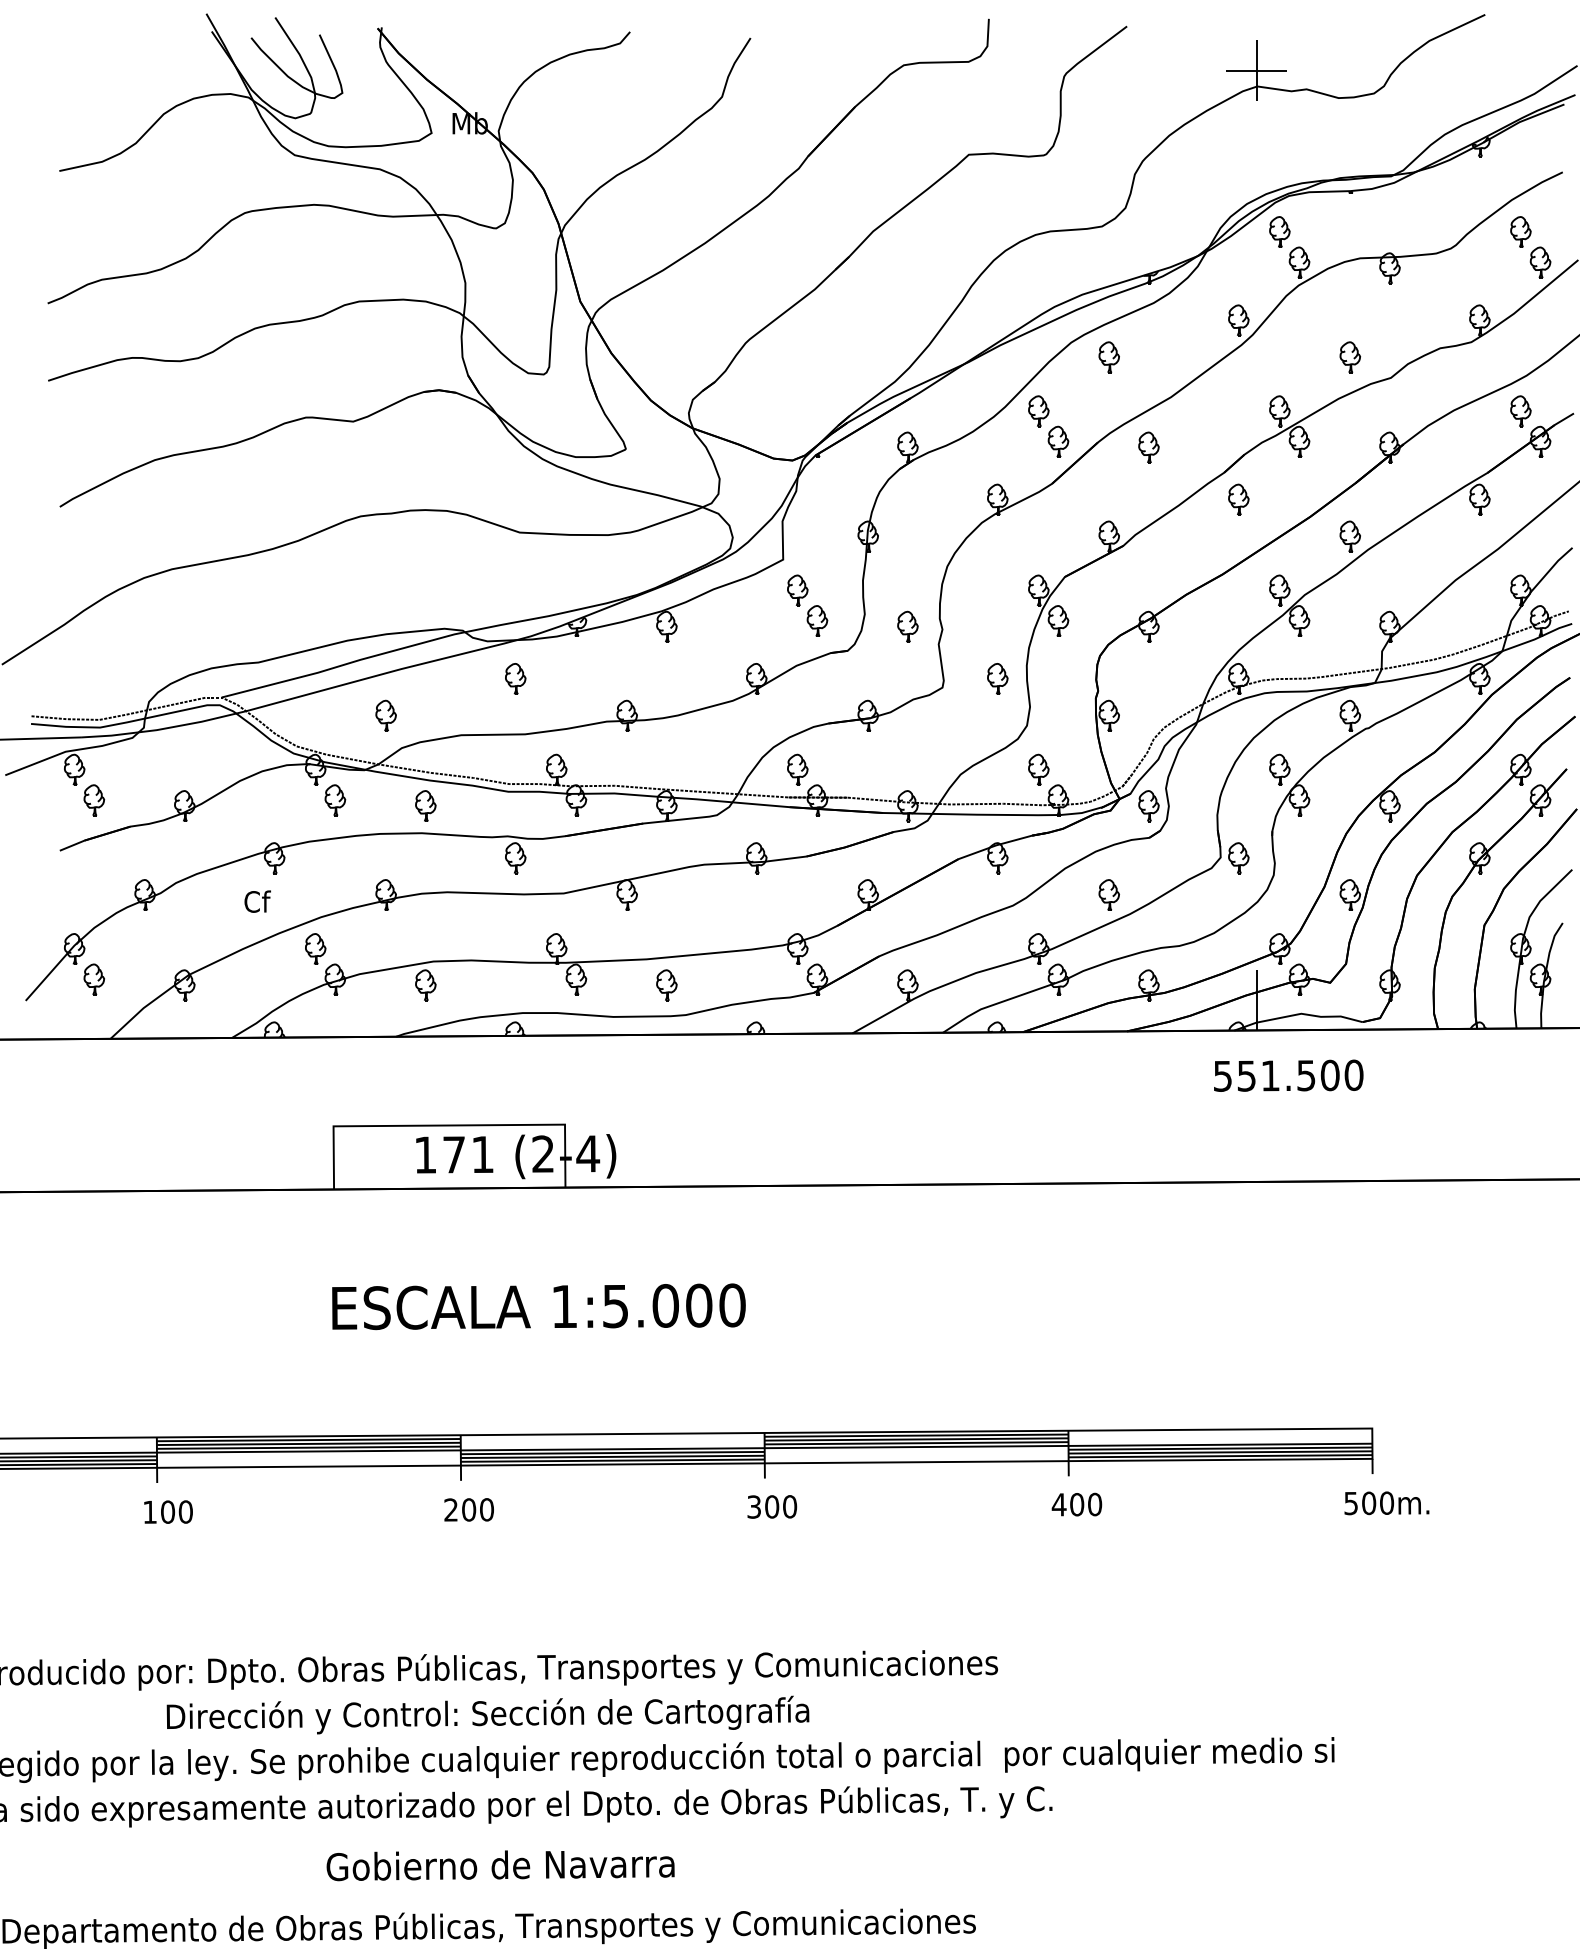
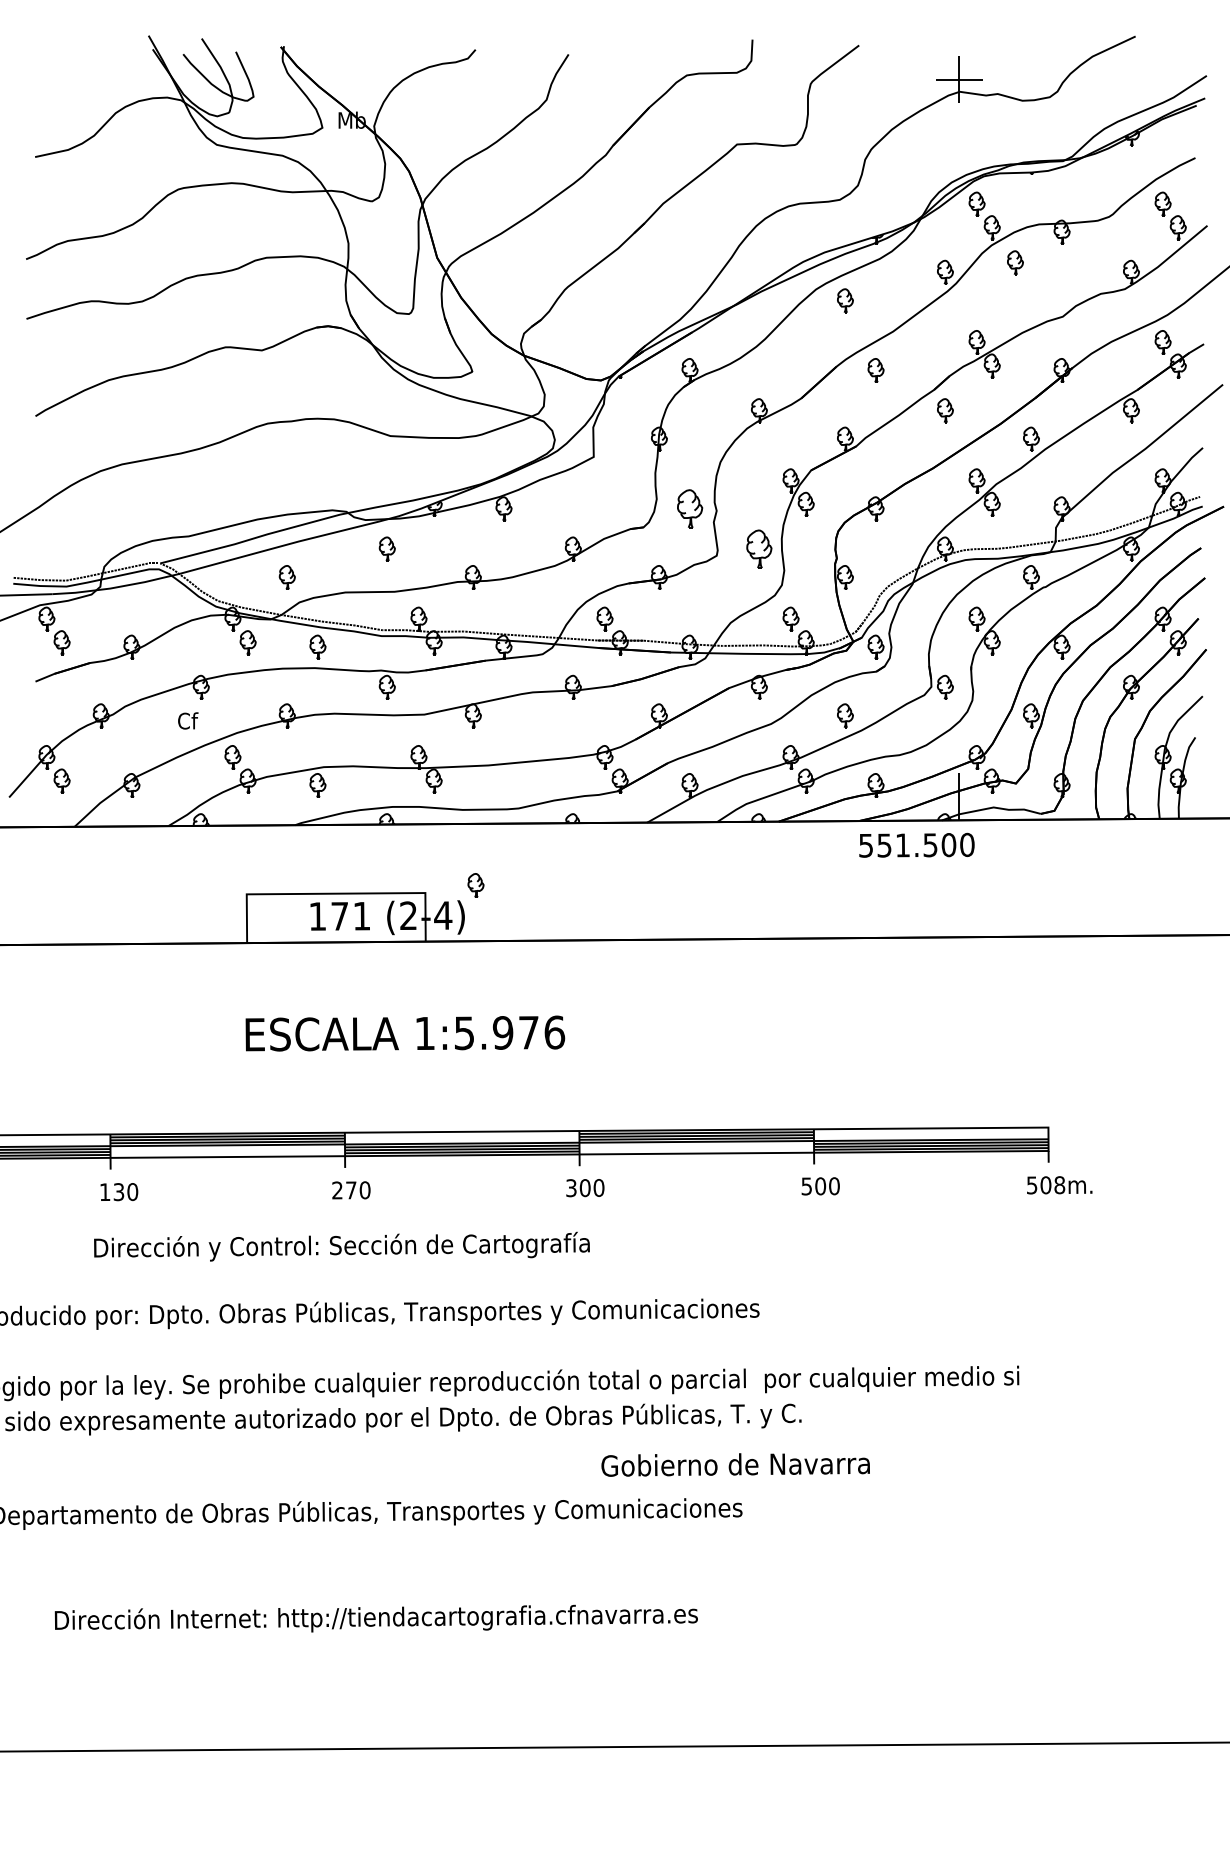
part: (1350, 356) -> (1015, 262), moved
part: (1048, 426) -> (798, 354), removed
part: (807, 605) -> (612, 492), removed
part: (907, 626) -> (689, 508), size x1.6
part: (997, 678) -> (759, 548), size x1.6
part: (666, 985) -> (475, 885), moved
text: (1288, 1074) -> (916, 844), moved
text: (698, 1305) -> (528, 1032), 1:5.000 -> 1:5.976
text: (1386, 1502) -> (1059, 1184), 500m. -> 508m.
text: (1058, 1504) -> (806, 1186), 400 -> 500
text: (469, 1510) -> (351, 1190), 200 -> 270
text: (167, 1512) -> (118, 1192), 100 -> 130
text: (487, 1714) -> (341, 1246), moved
text: (500, 1865) -> (735, 1464), moved

